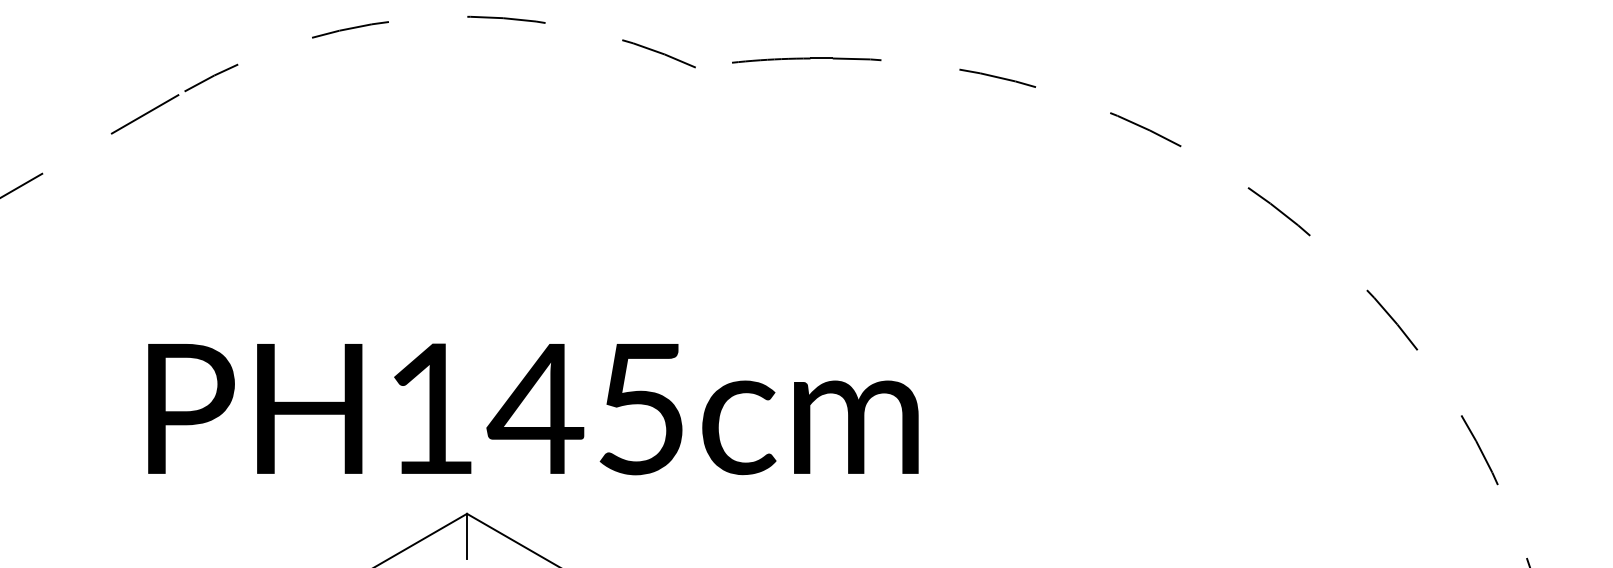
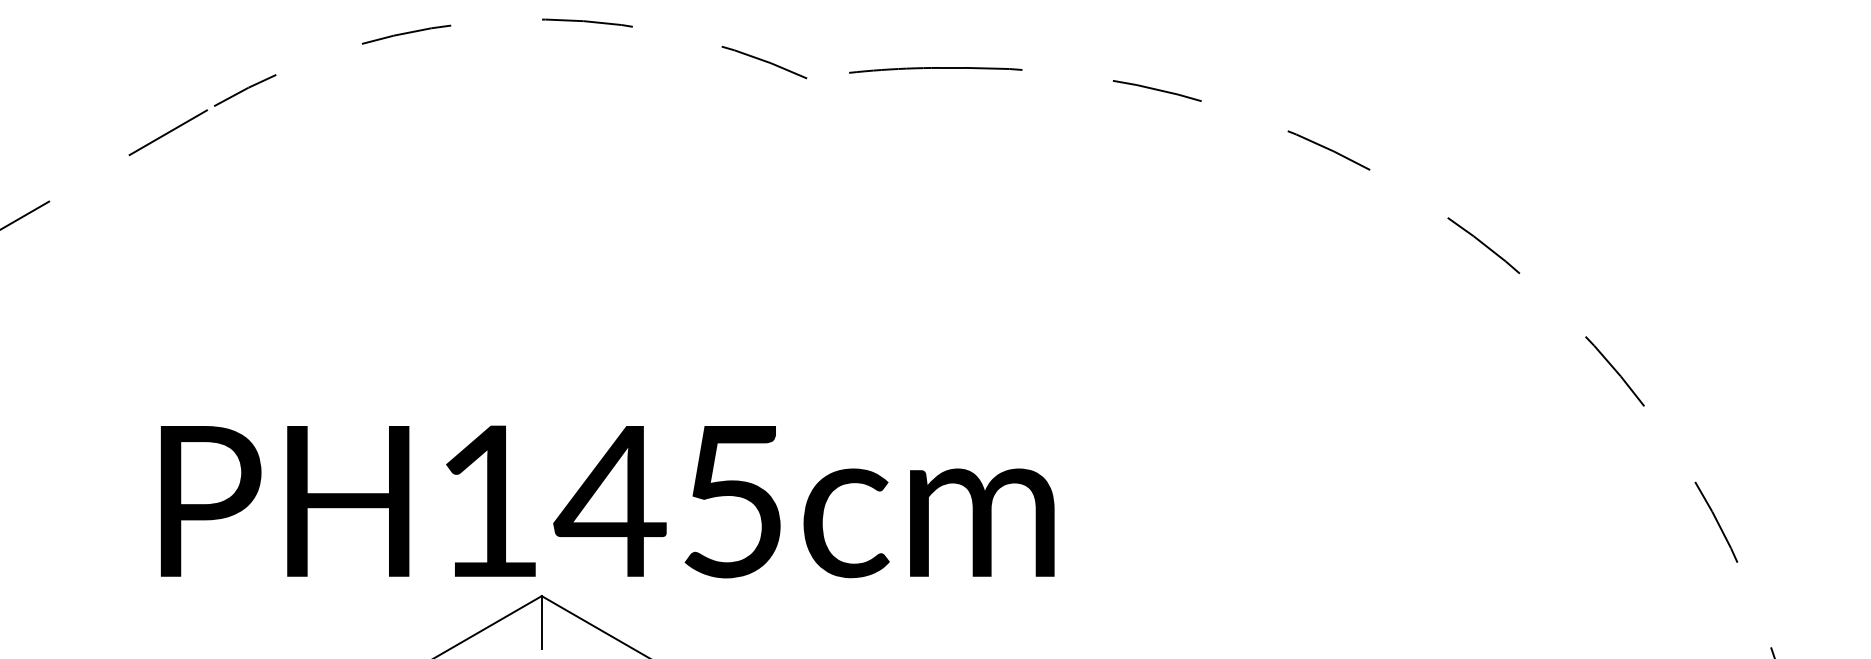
text: (533, 409) -> (607, 501), moved

